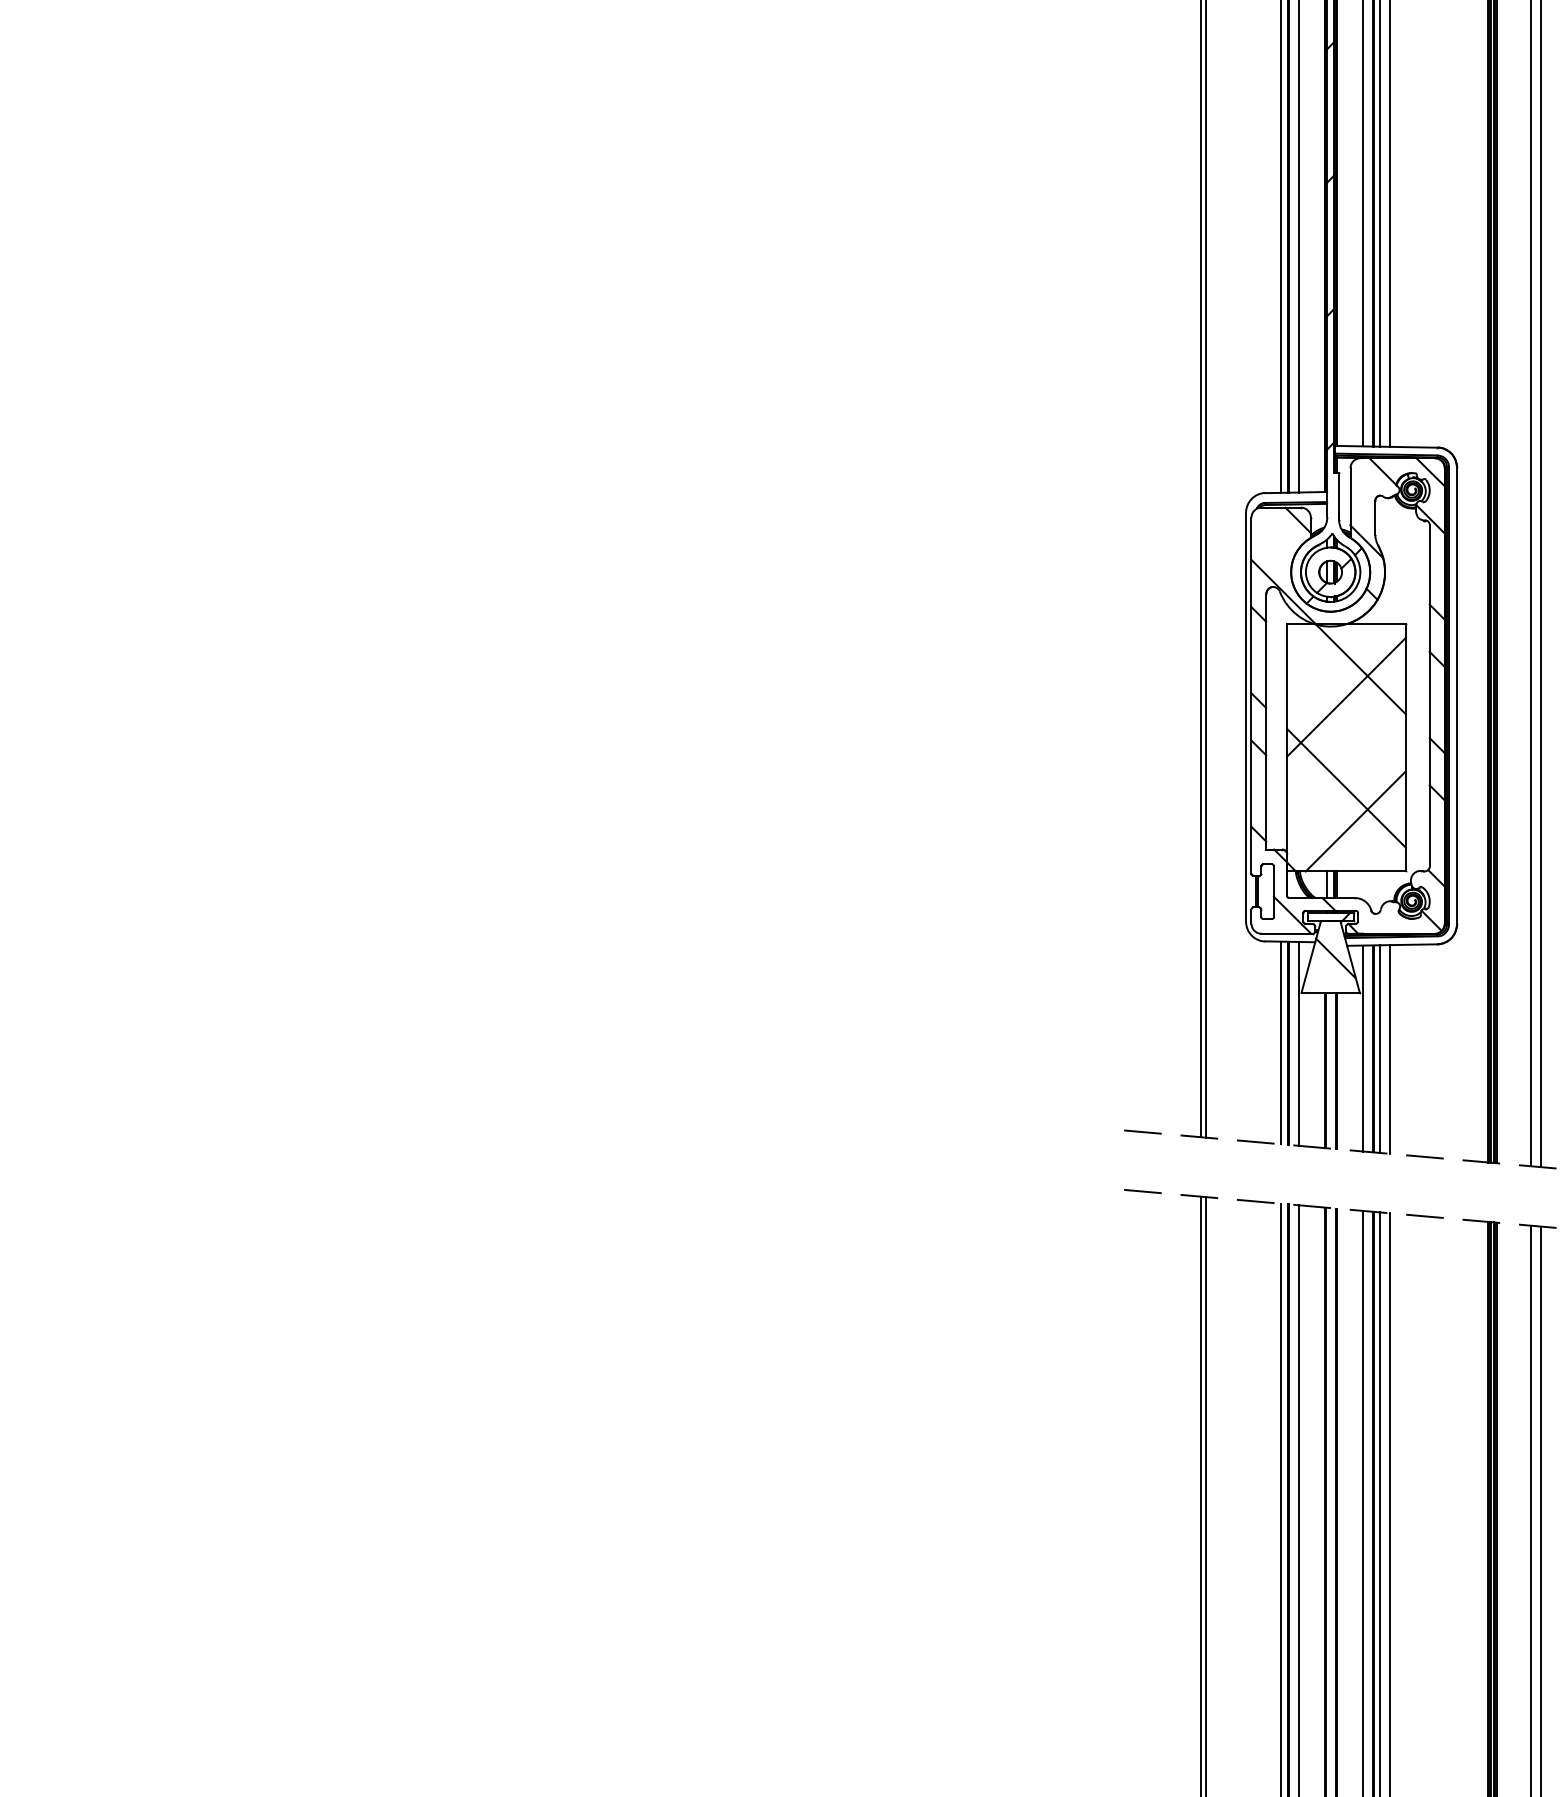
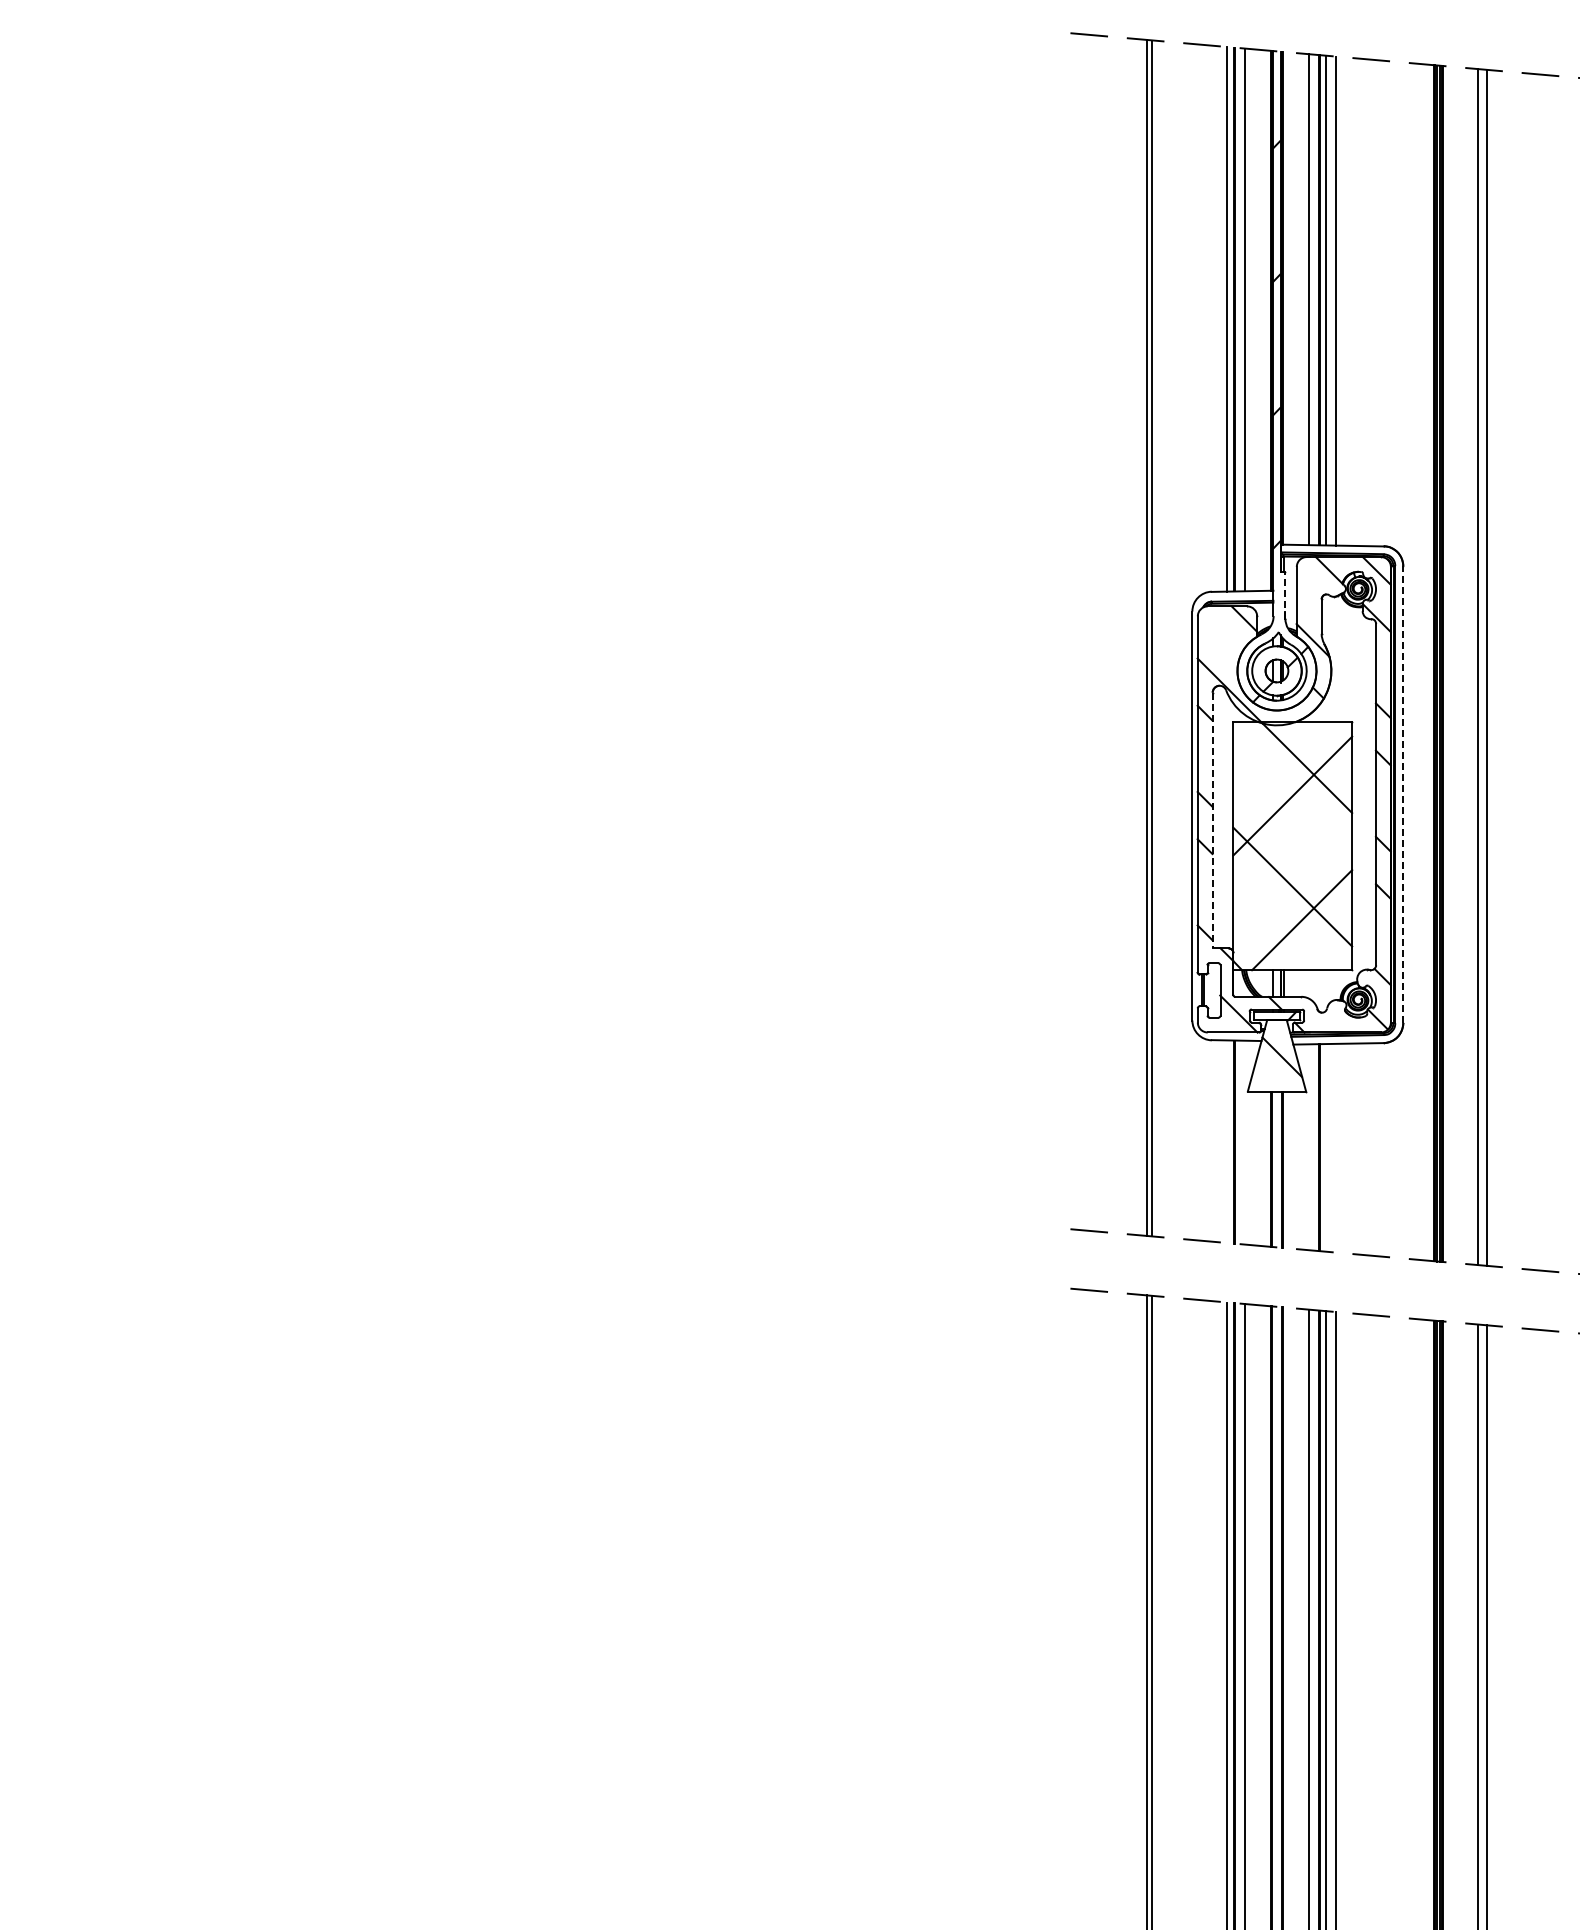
line: (1339, 495) -> (1285, 594), solid -> dashed
line: (1457, 695) -> (1403, 794), solid -> dashed
line: (1266, 721) -> (1212, 820), solid -> dashed
line: (1281, 1042) -> (1227, 1141), removed
line: (1298, 1043) -> (1244, 1142), removed
line: (1363, 1048) -> (1309, 1147), removed
line: (1380, 1048) -> (1326, 1147), removed
line: (1390, 1048) -> (1336, 1147), removed

